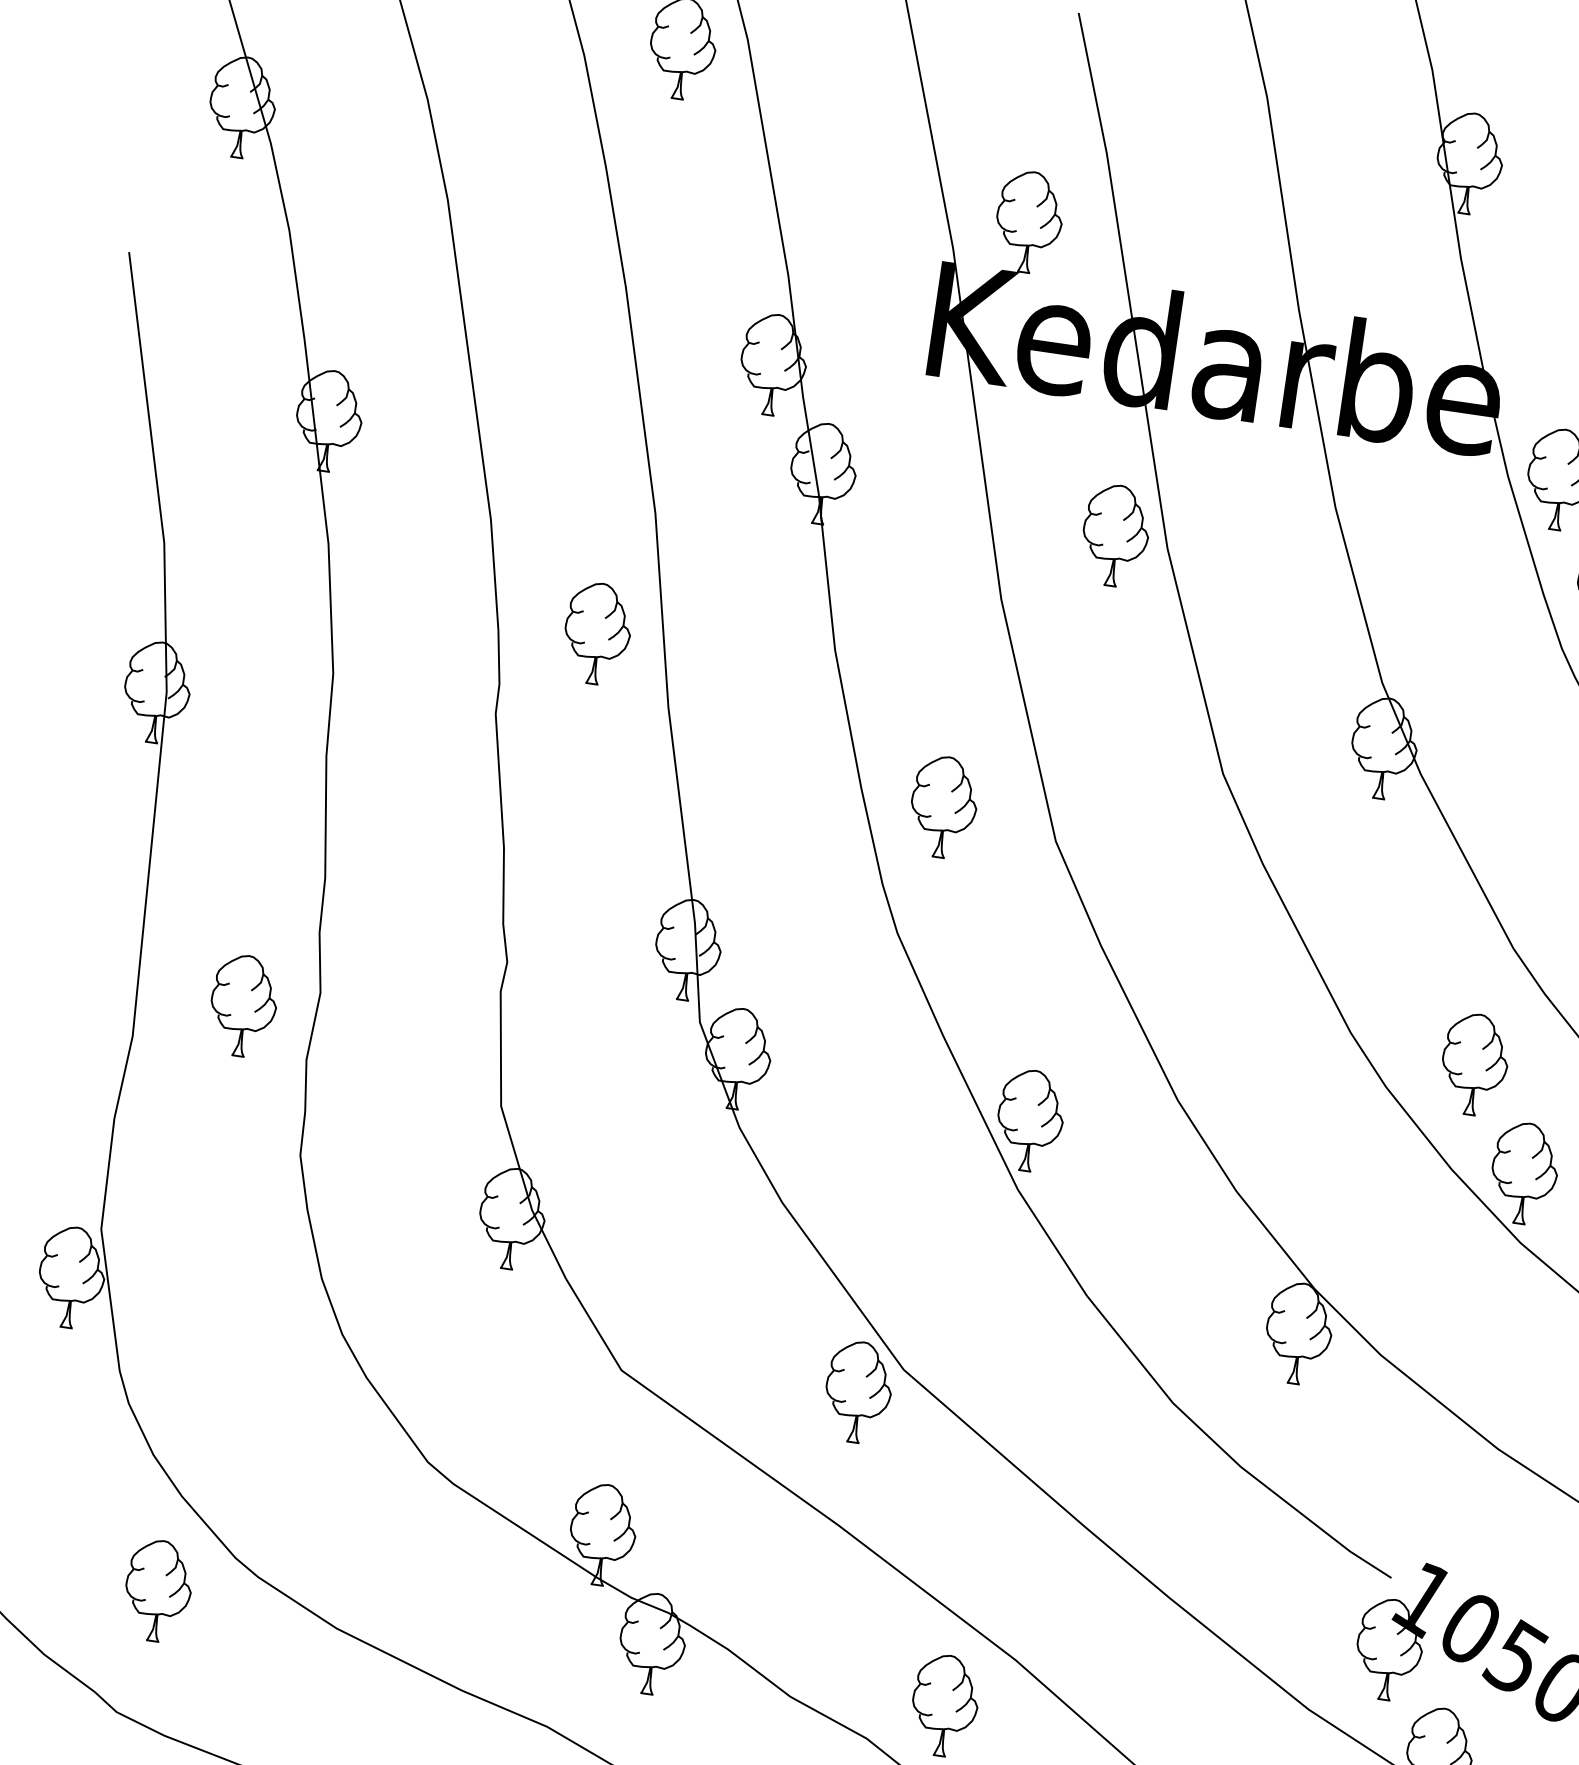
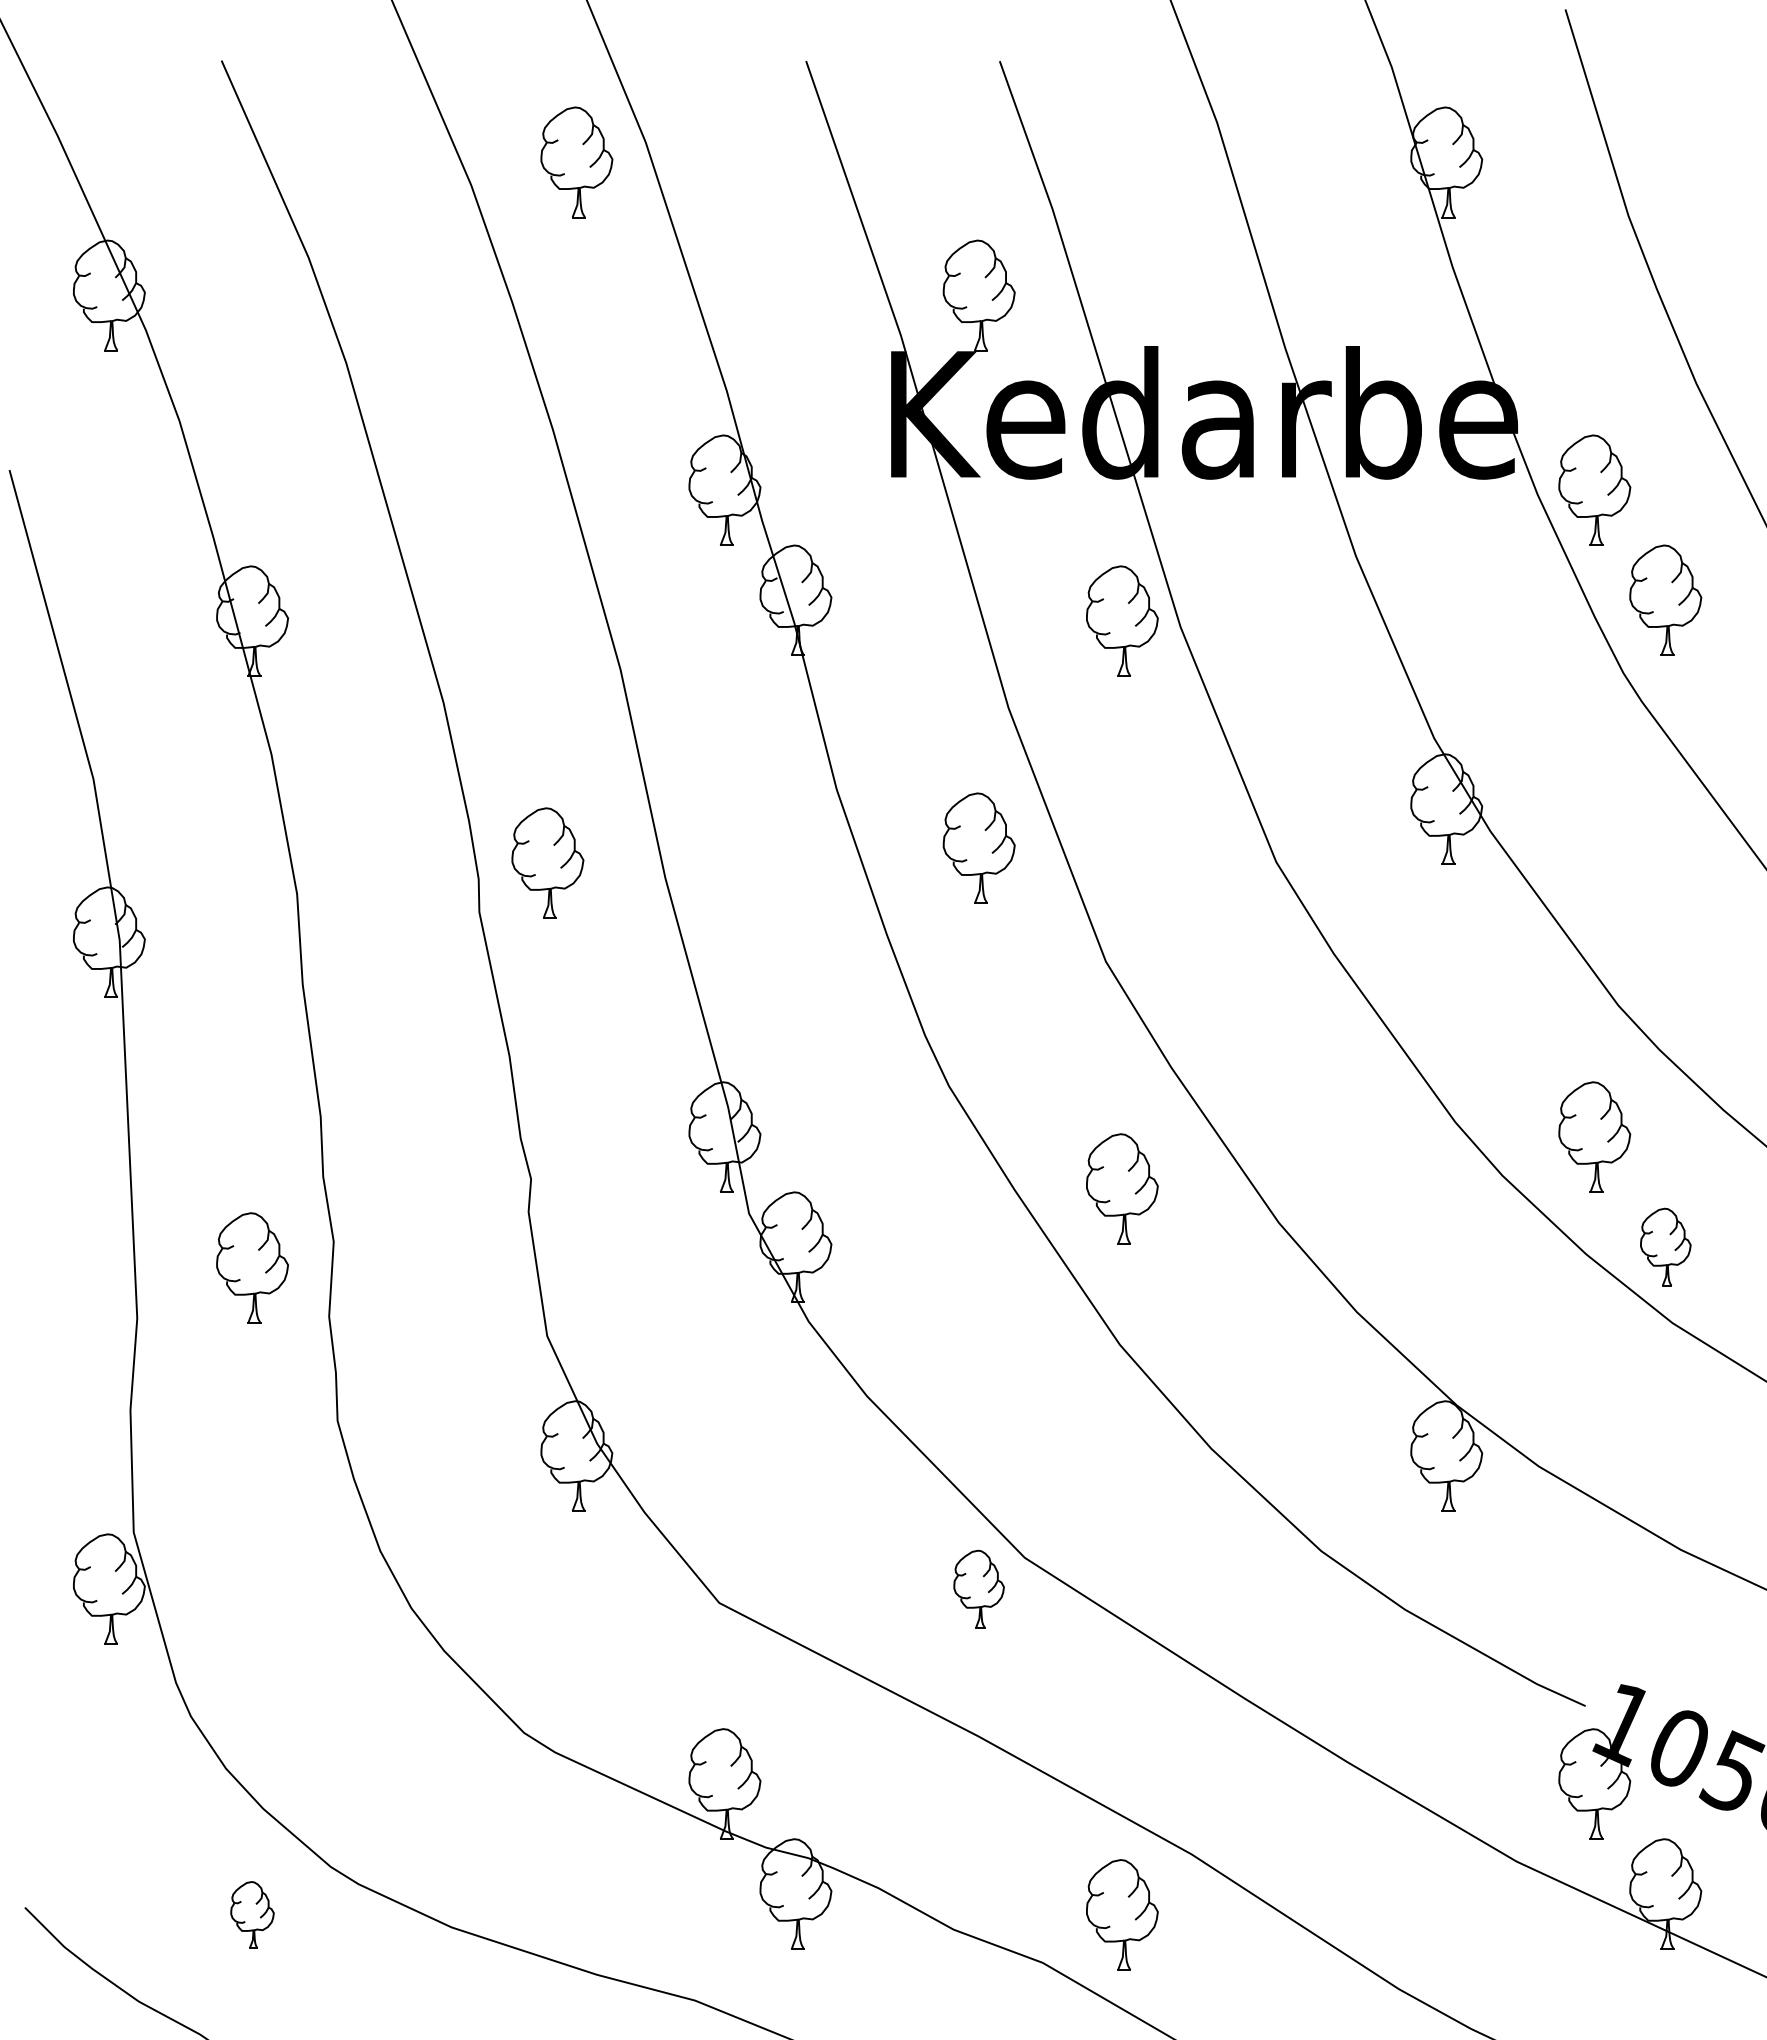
part: (597, 633) -> (547, 862), moved
part: (943, 806) -> (978, 847), moved
part: (1030, 1120) -> (1122, 1188), moved
part: (1524, 1172) -> (1665, 1246), size x0.7
part: (857, 1391) -> (978, 1588), size x0.7
part: (158, 1590) -> (252, 1914), size x0.6

